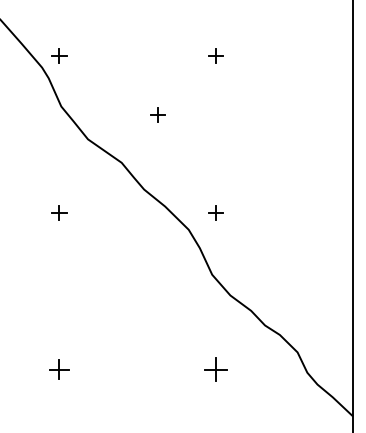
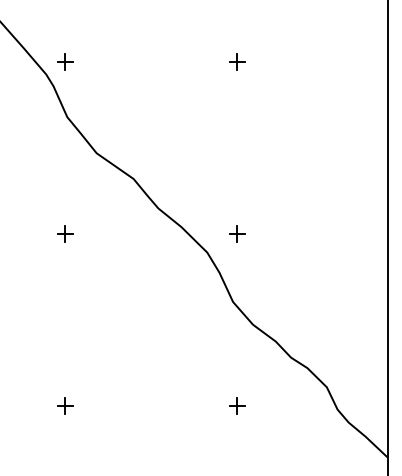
part: (157, 114) -> (172, 125), removed
part: (59, 369) -> (65, 406), size x0.71
part: (215, 369) -> (236, 406), size x0.62

